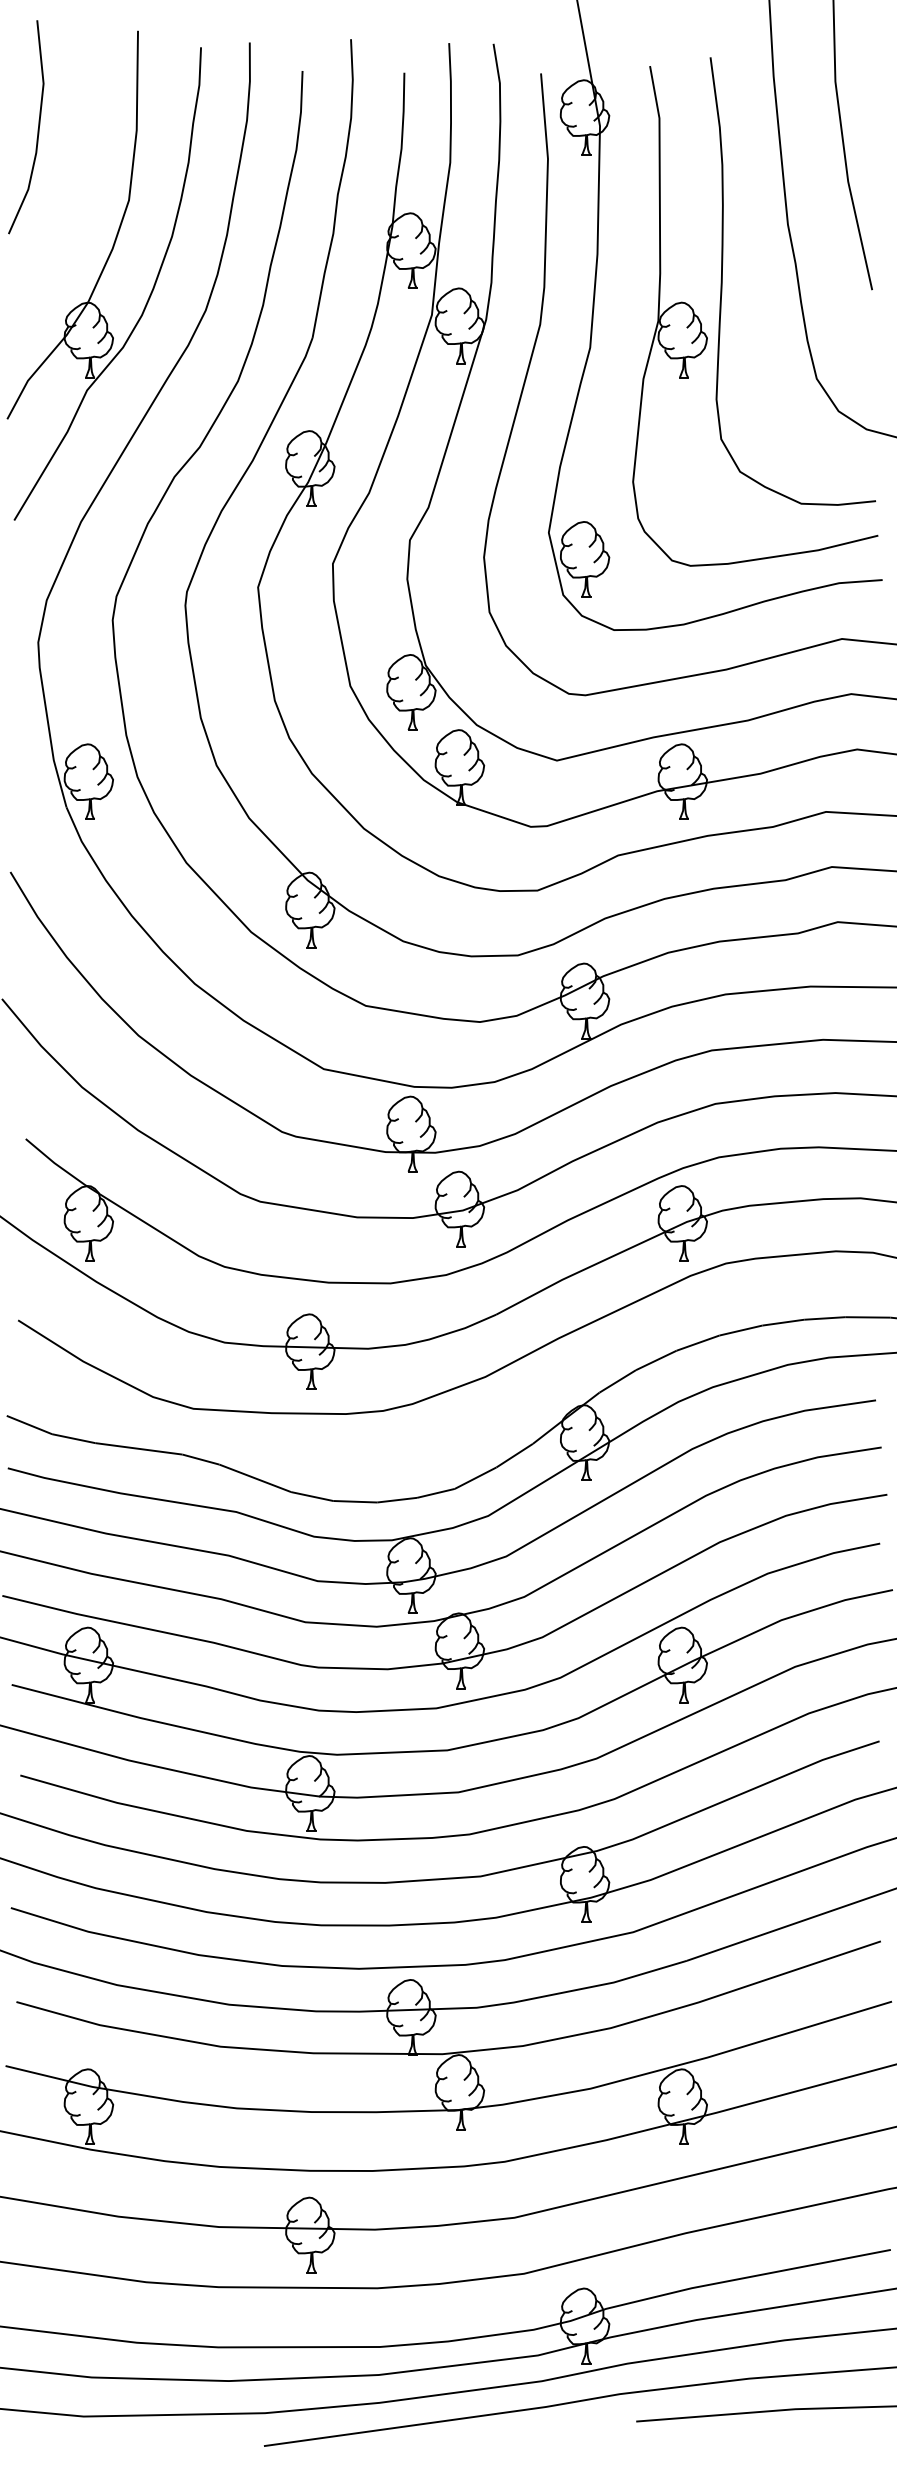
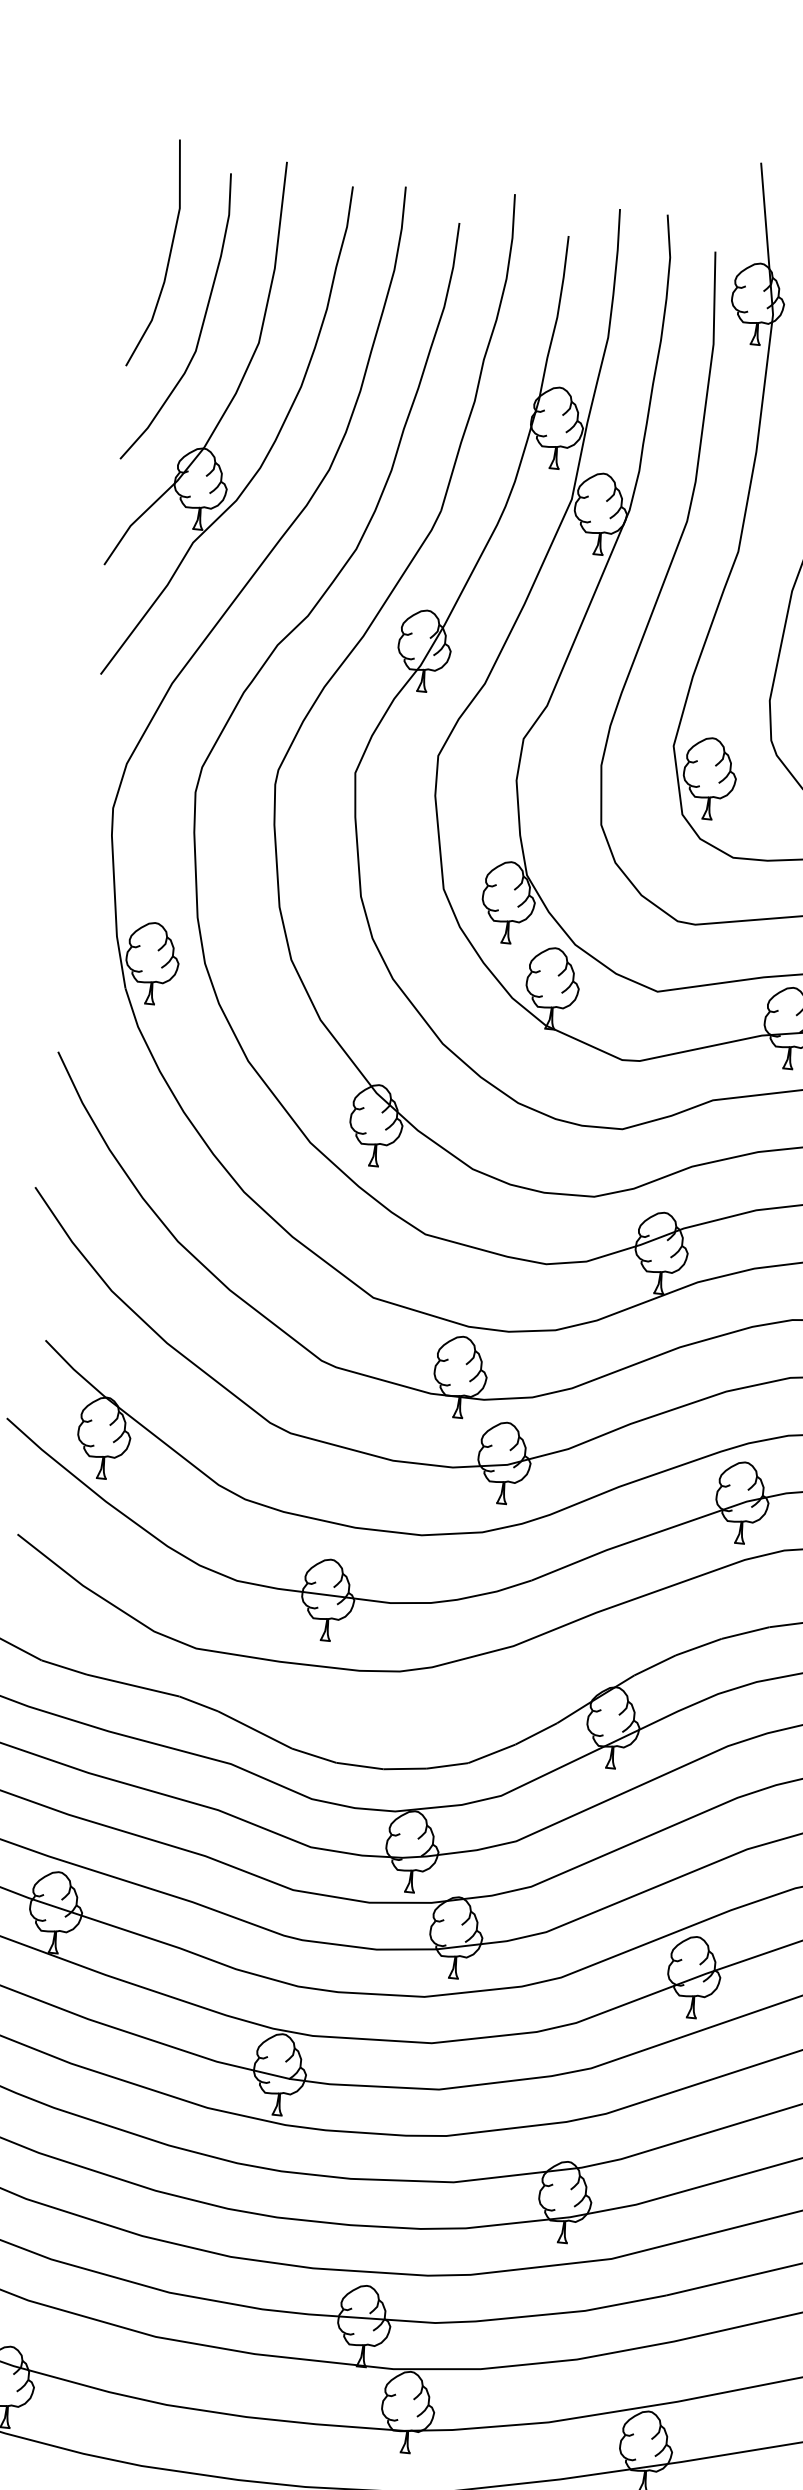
curve: (74, 188) -> (201, 324), added

